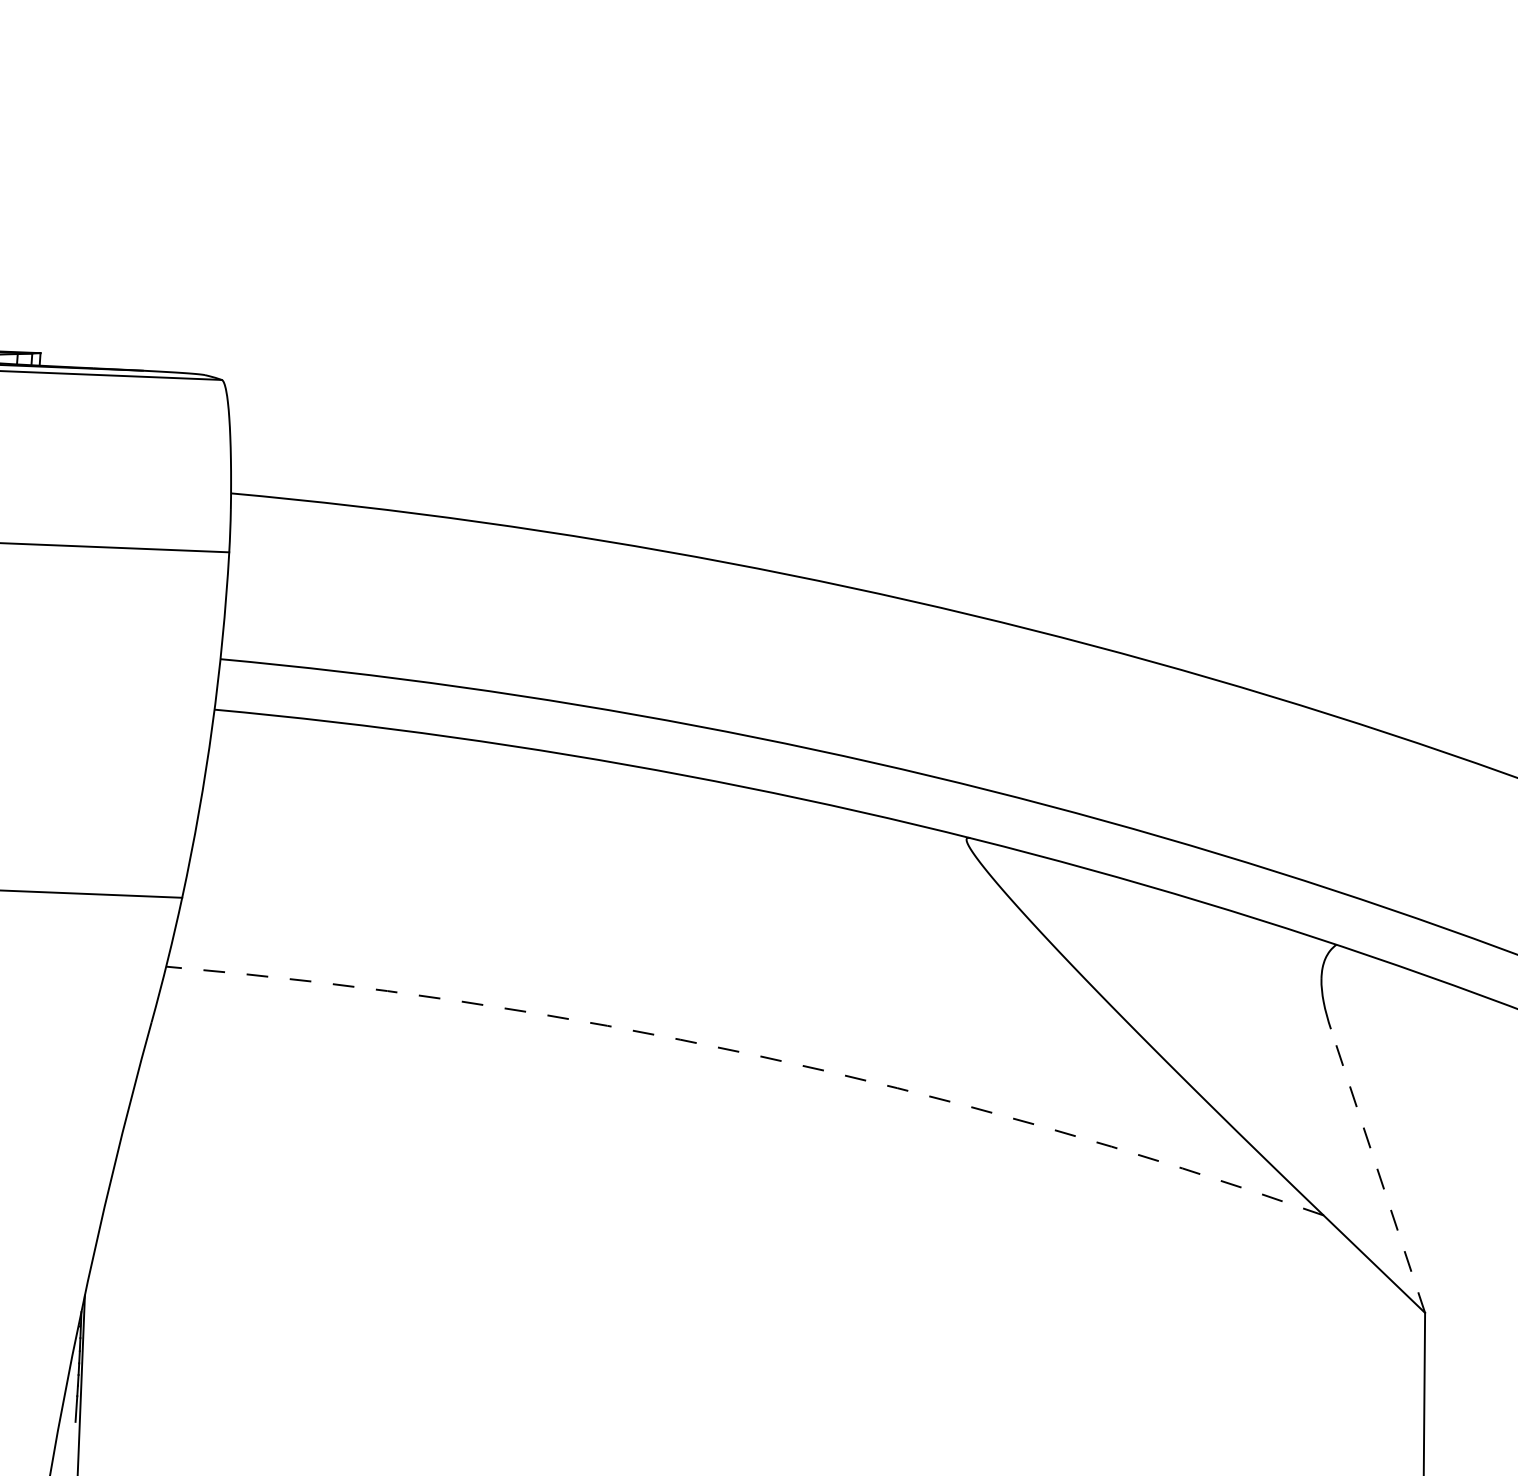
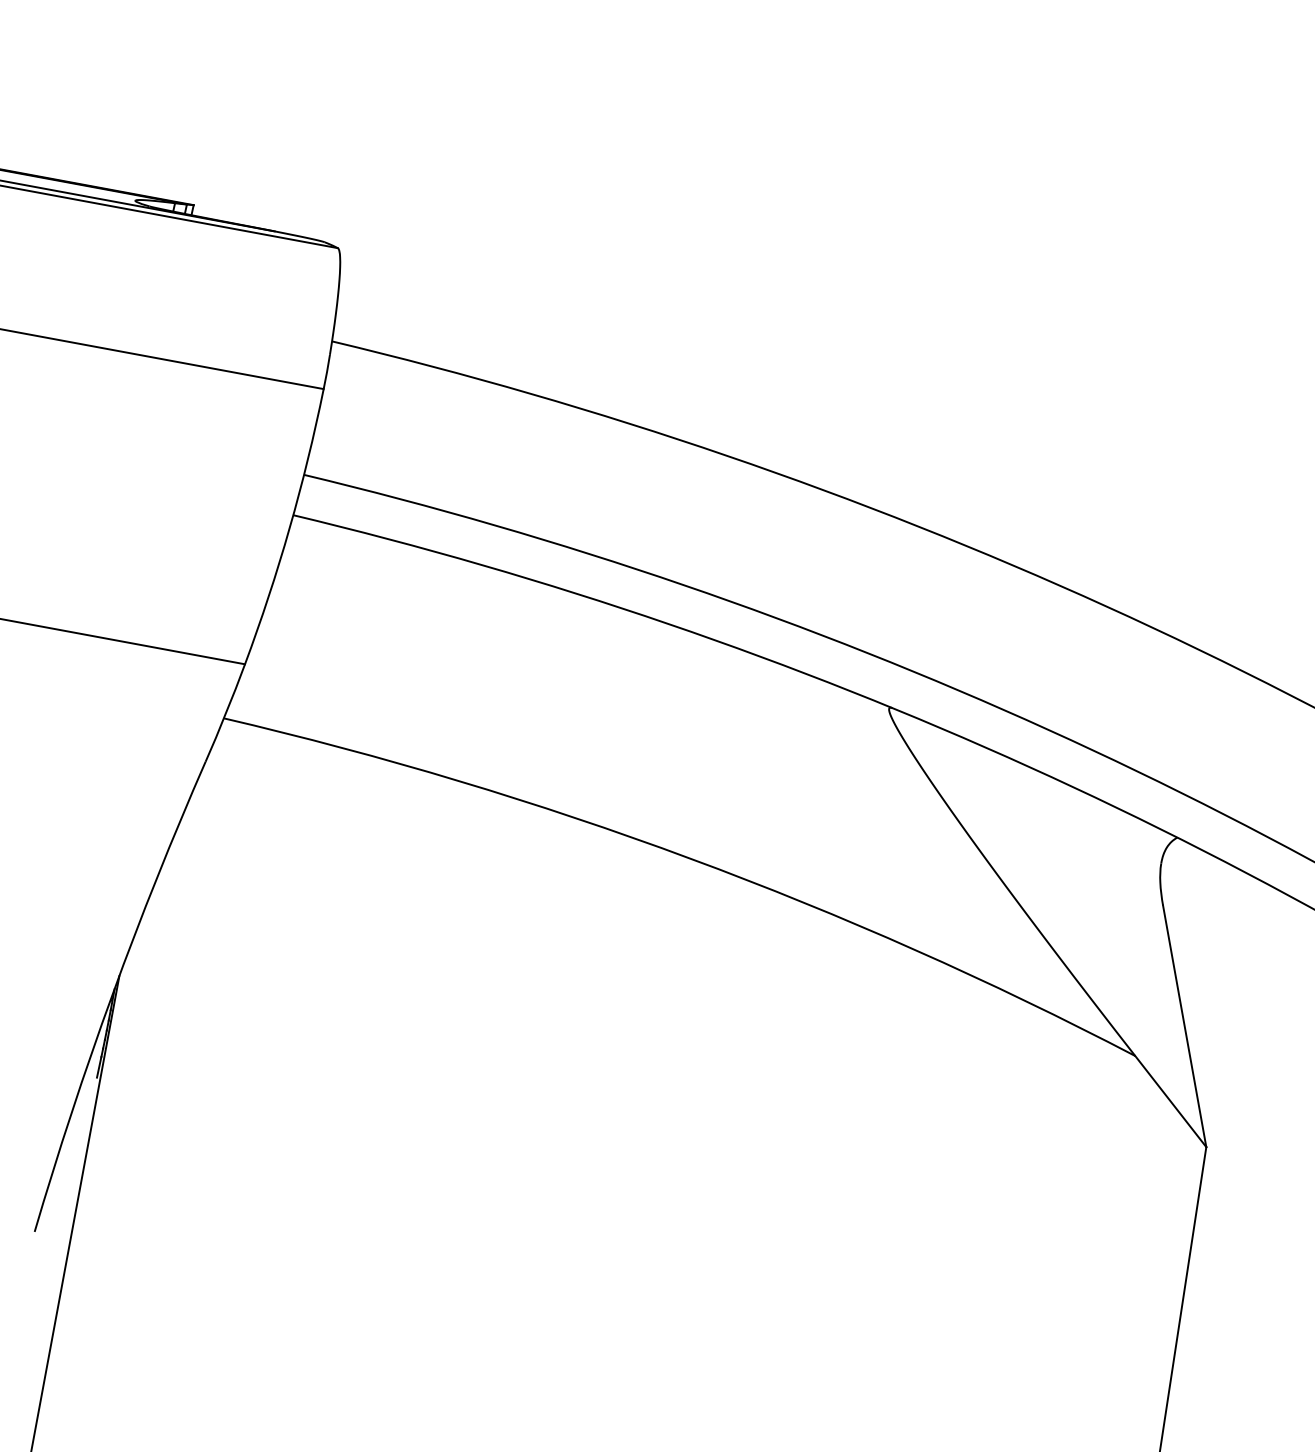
arc: (753, 1054) -> (690, 858), dashed -> solid
line: (1377, 1171) -> (1184, 1026), dashed -> solid

